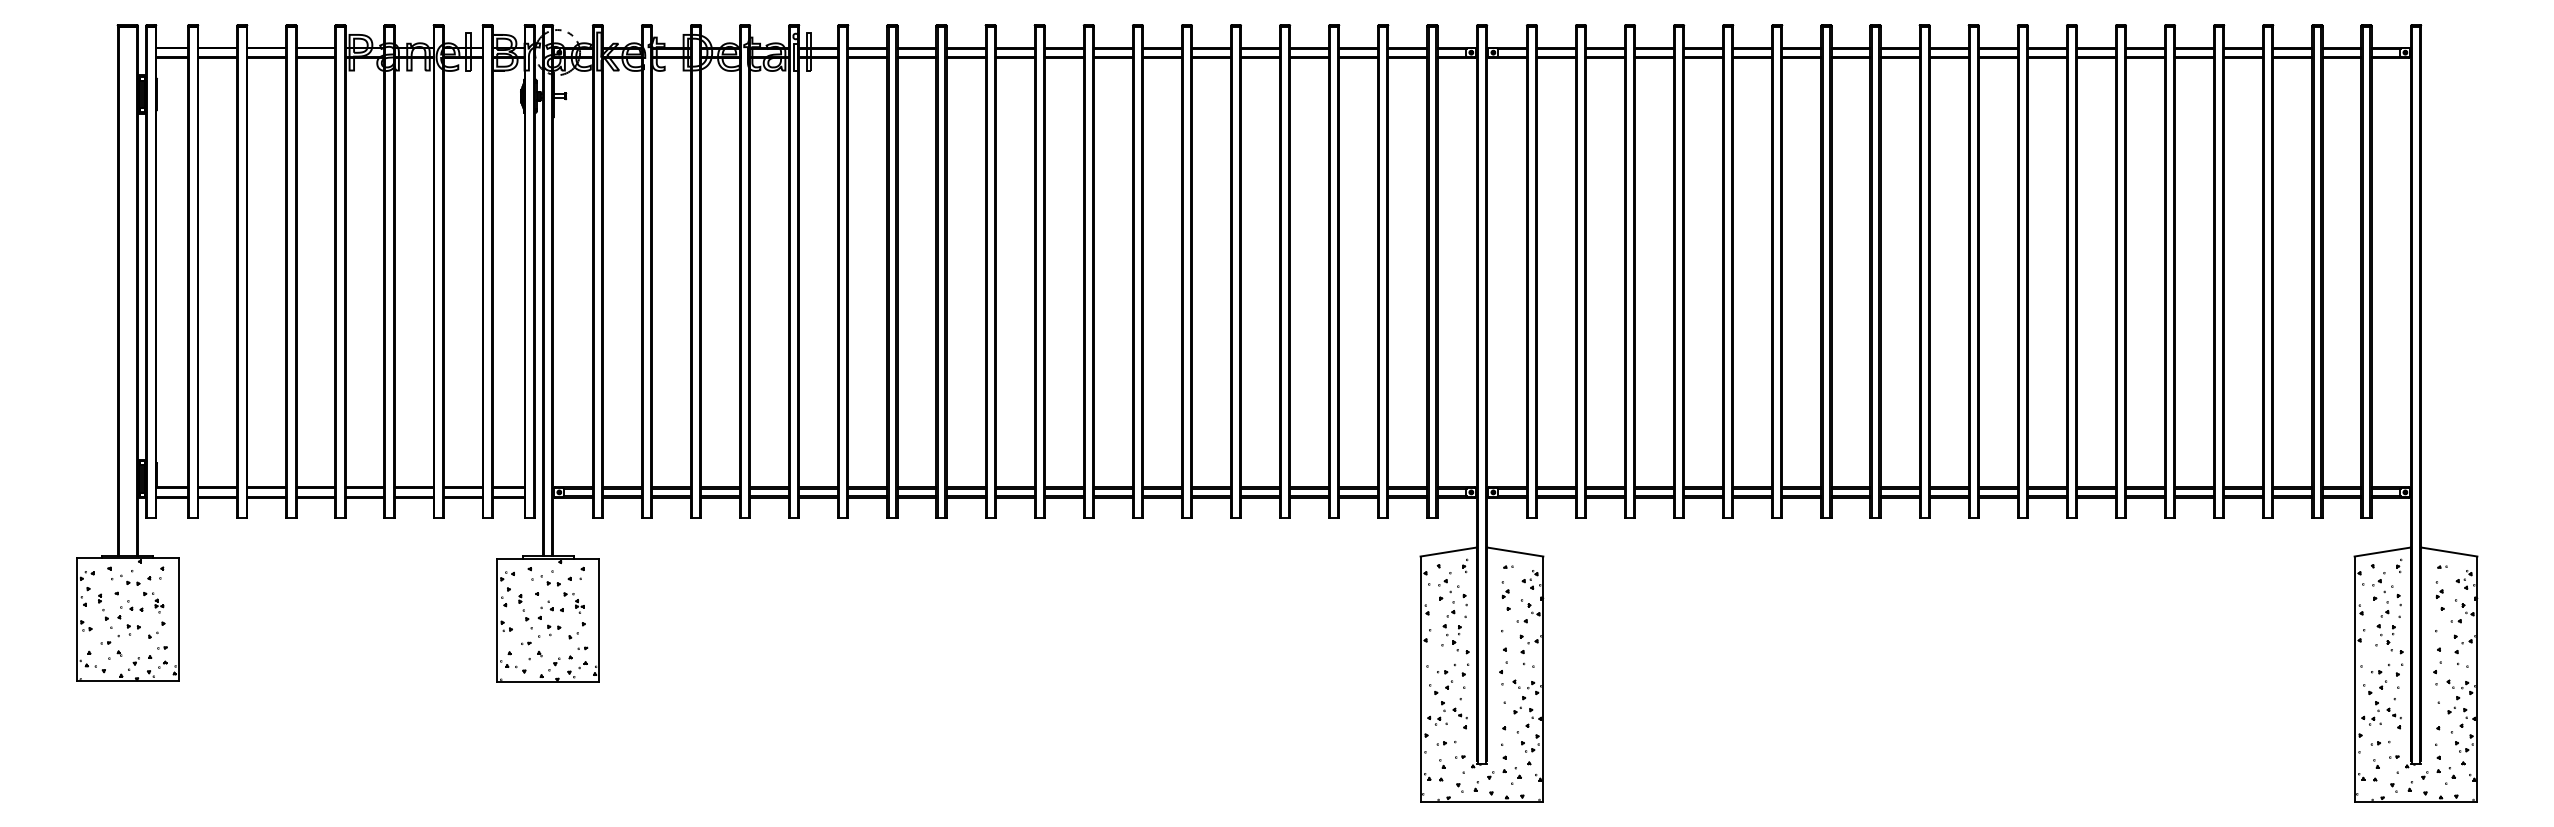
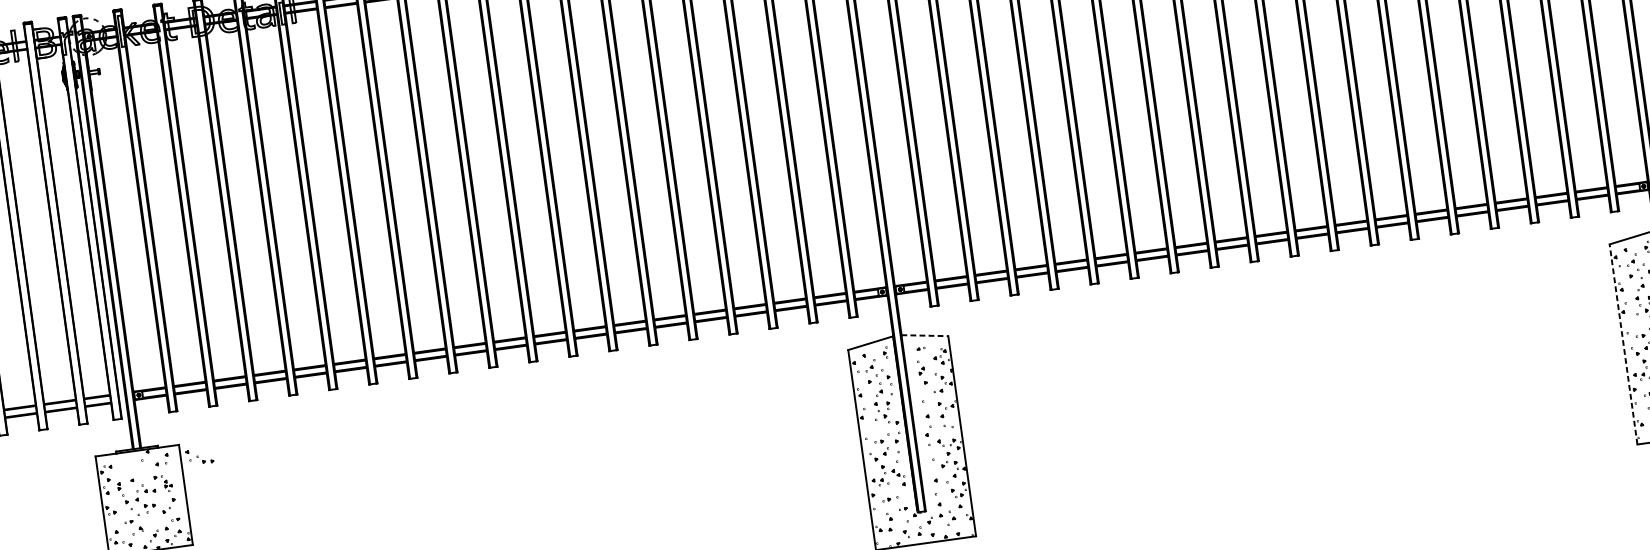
line: (1515, 552) -> (925, 336), solid -> dashed
part: (543, 576) -> (199, 456), moved
line: (2354, 679) -> (1623, 344), solid -> dashed

